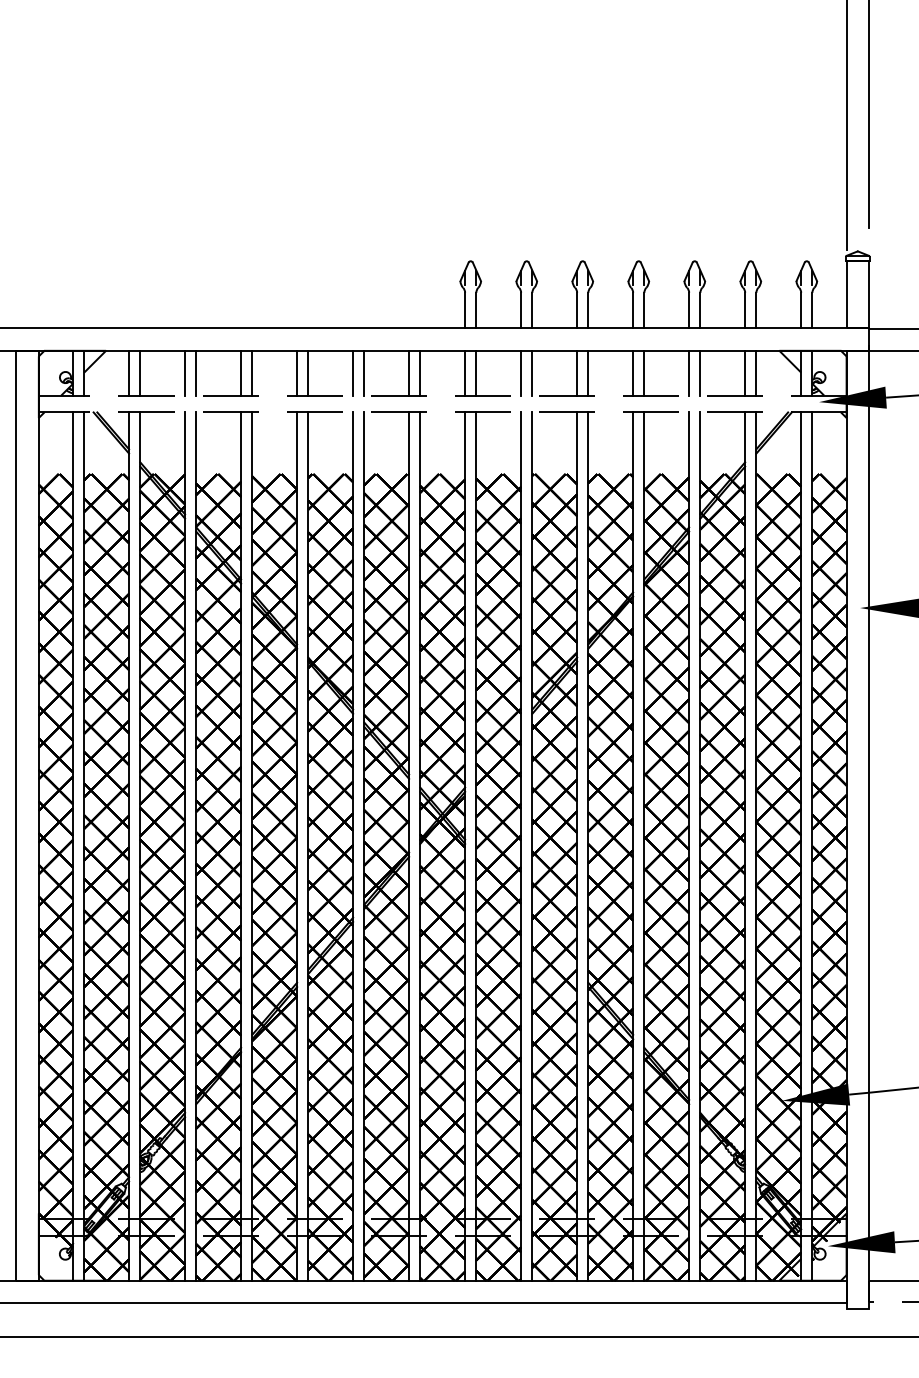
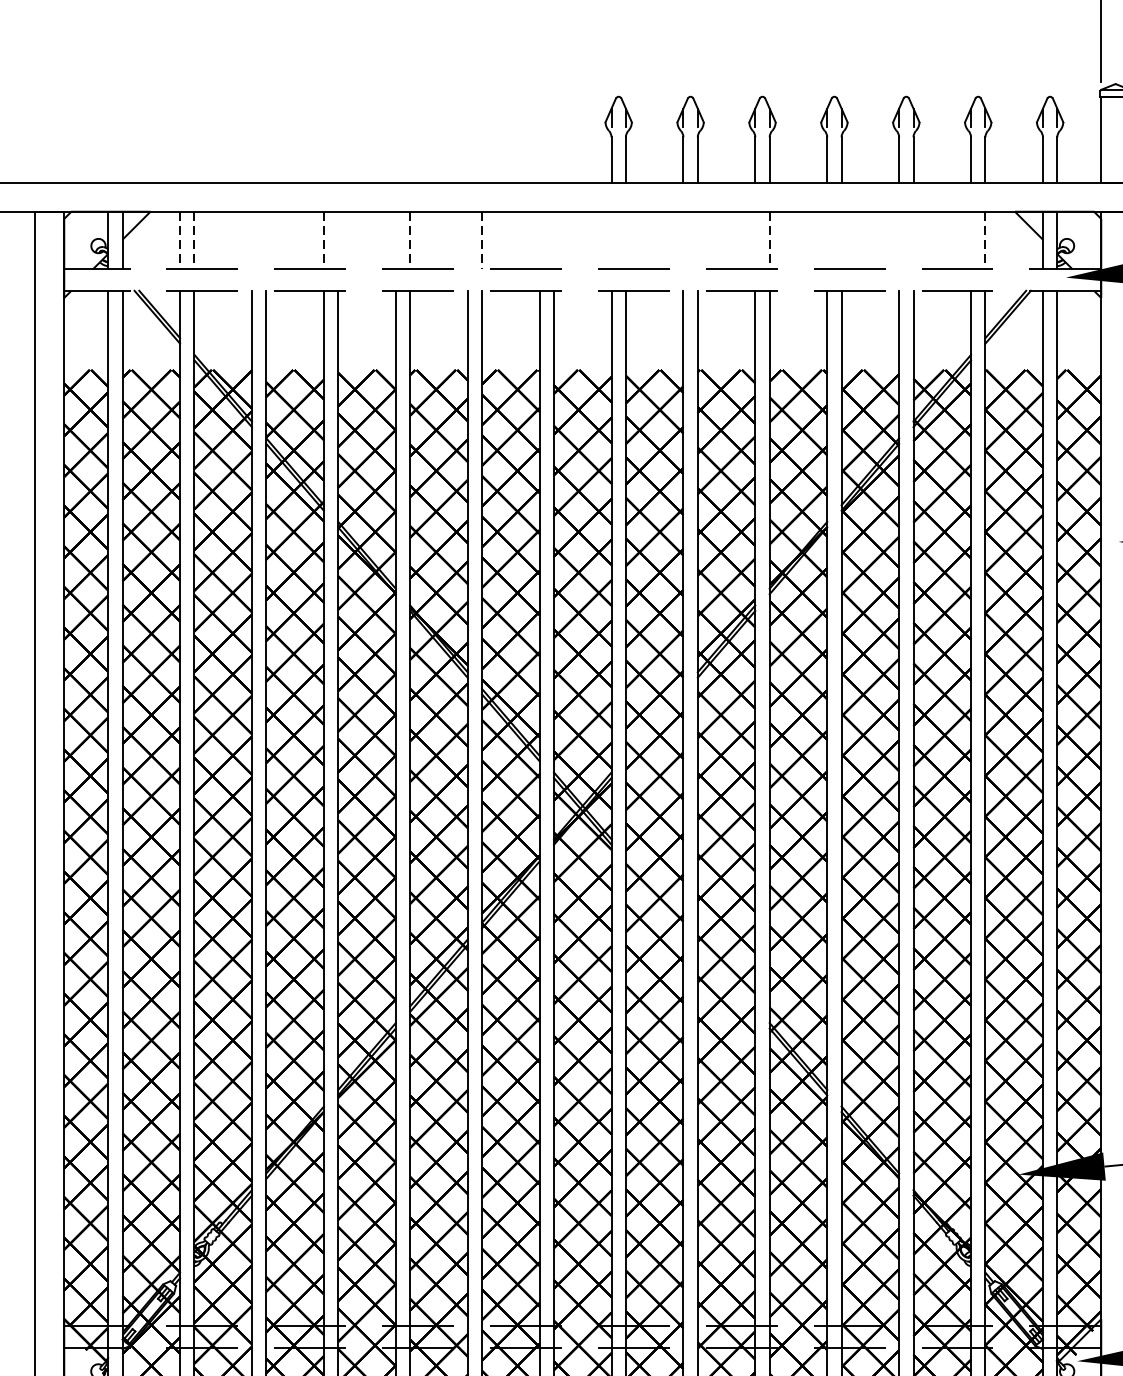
line: (185, 372) -> (252, 239), removed
line: (196, 372) -> (266, 239), removed
line: (252, 372) -> (338, 239), removed
line: (297, 372) -> (396, 239), removed
line: (353, 372) -> (468, 239), removed
line: (409, 372) -> (540, 239), removed
line: (420, 372) -> (554, 239), removed
line: (465, 372) -> (611, 239), removed
line: (476, 372) -> (626, 239), removed
line: (521, 372) -> (683, 239), removed
line: (532, 372) -> (697, 239), removed
line: (577, 372) -> (755, 239), removed
line: (633, 372) -> (827, 239), removed
line: (644, 372) -> (841, 239), removed
line: (689, 372) -> (899, 239), removed
line: (700, 372) -> (913, 239), removed
line: (745, 372) -> (971, 239), removed
line: (129, 373) -> (180, 240), solid -> dashed
line: (140, 373) -> (194, 240), solid -> dashed
line: (241, 373) -> (324, 240), solid -> dashed
line: (308, 373) -> (410, 240), solid -> dashed
line: (364, 373) -> (482, 240), solid -> dashed
line: (588, 373) -> (769, 240), solid -> dashed
line: (756, 373) -> (985, 240), solid -> dashed

